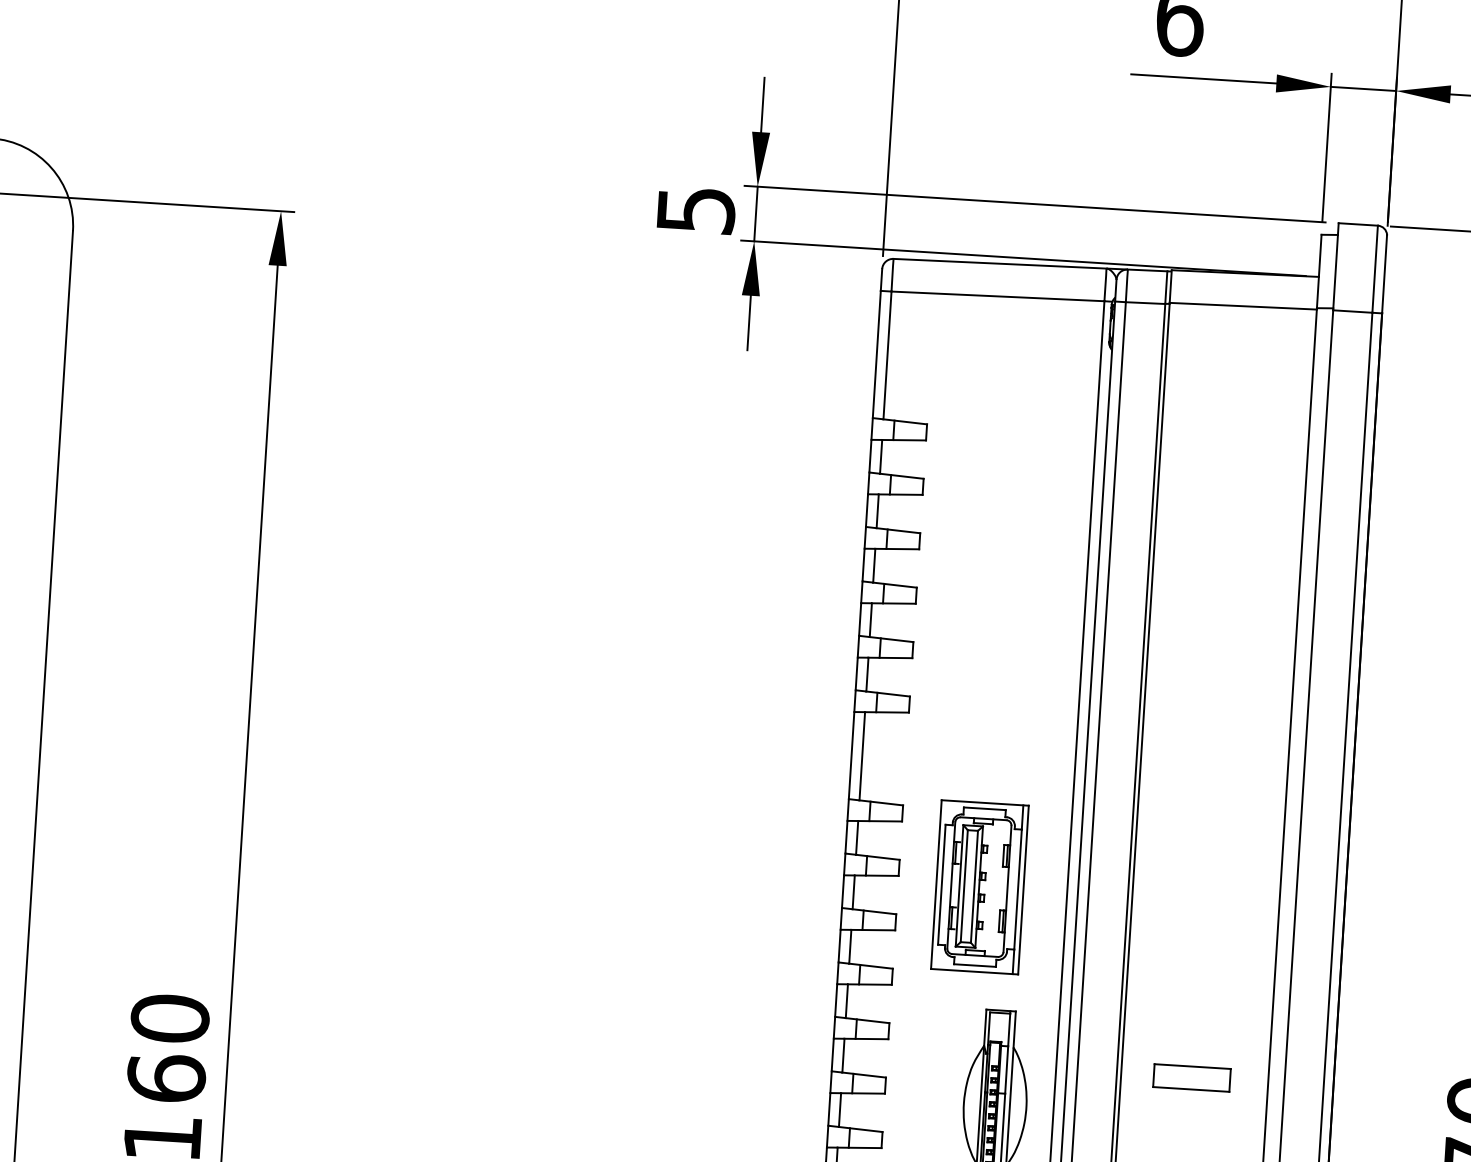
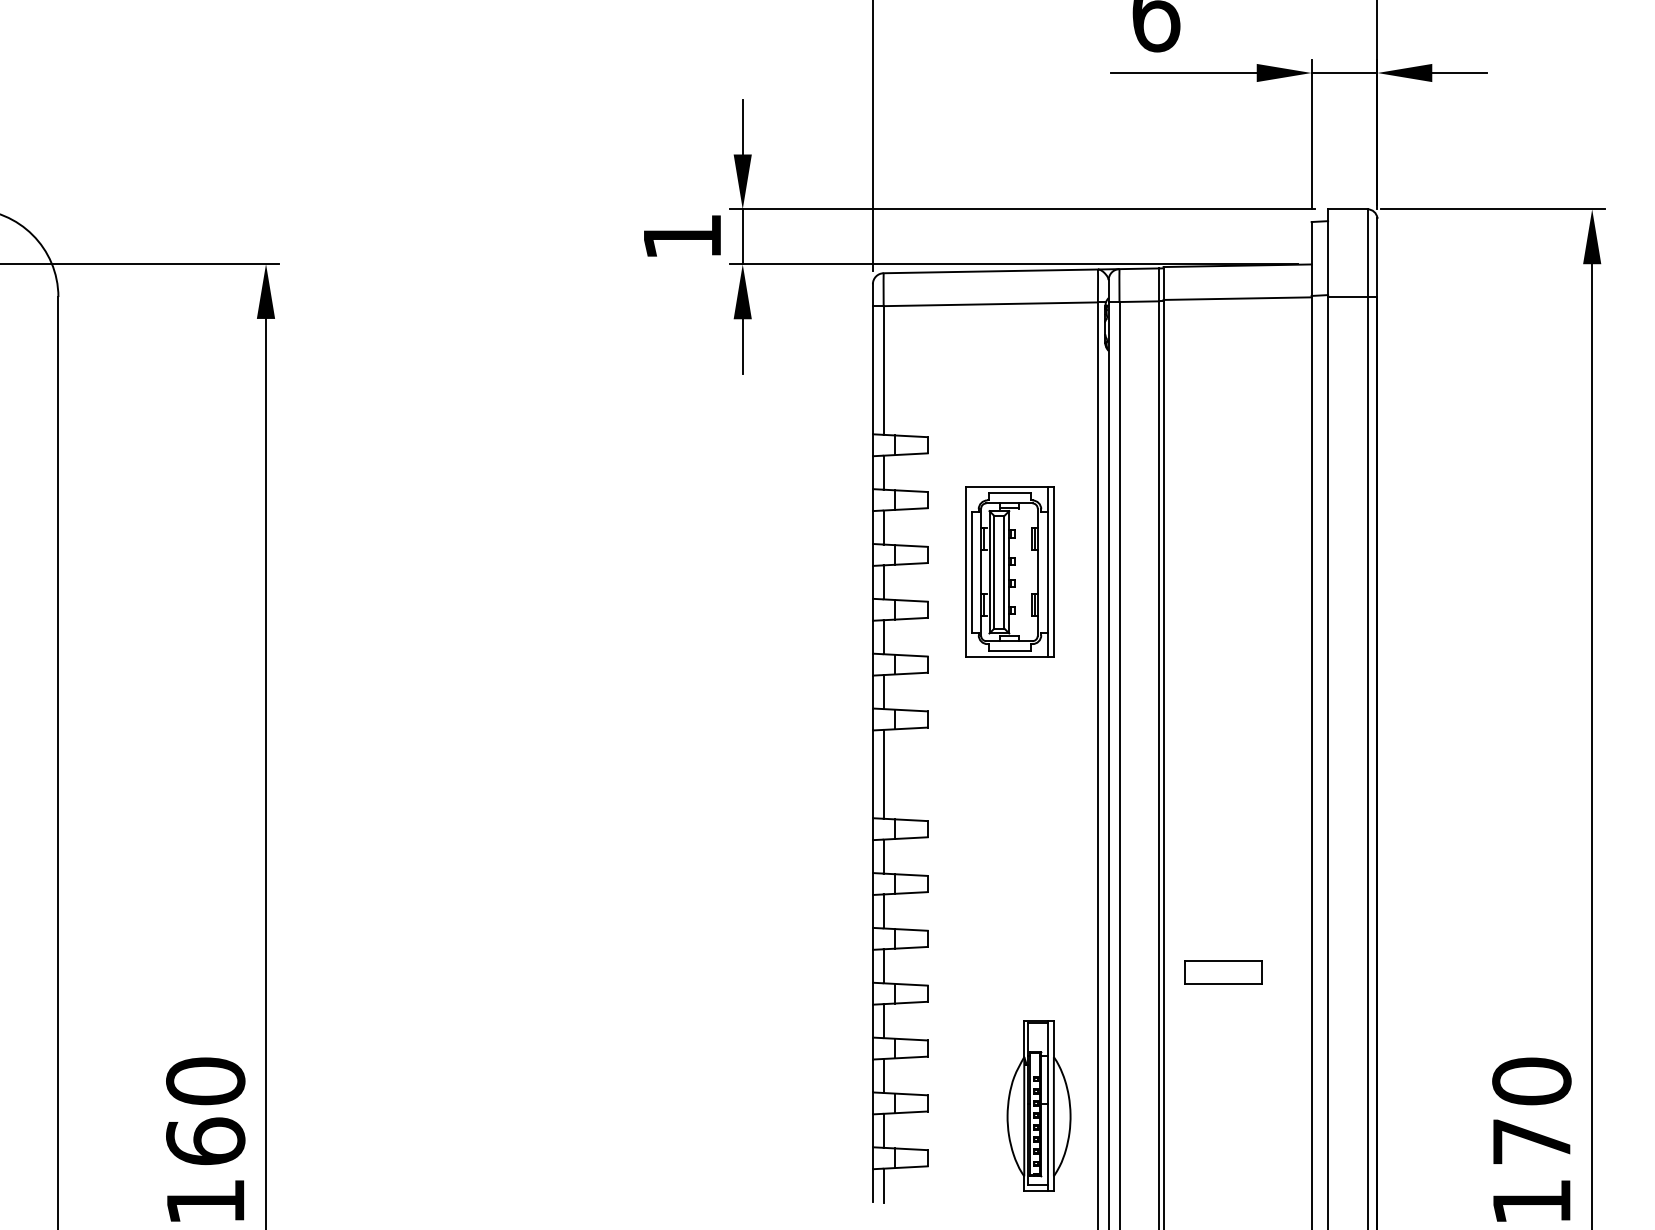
text: (697, 210) -> (683, 237), 5 -> 1
part: (979, 886) -> (1009, 571), moved
part: (1191, 1078) -> (1223, 972), moved

